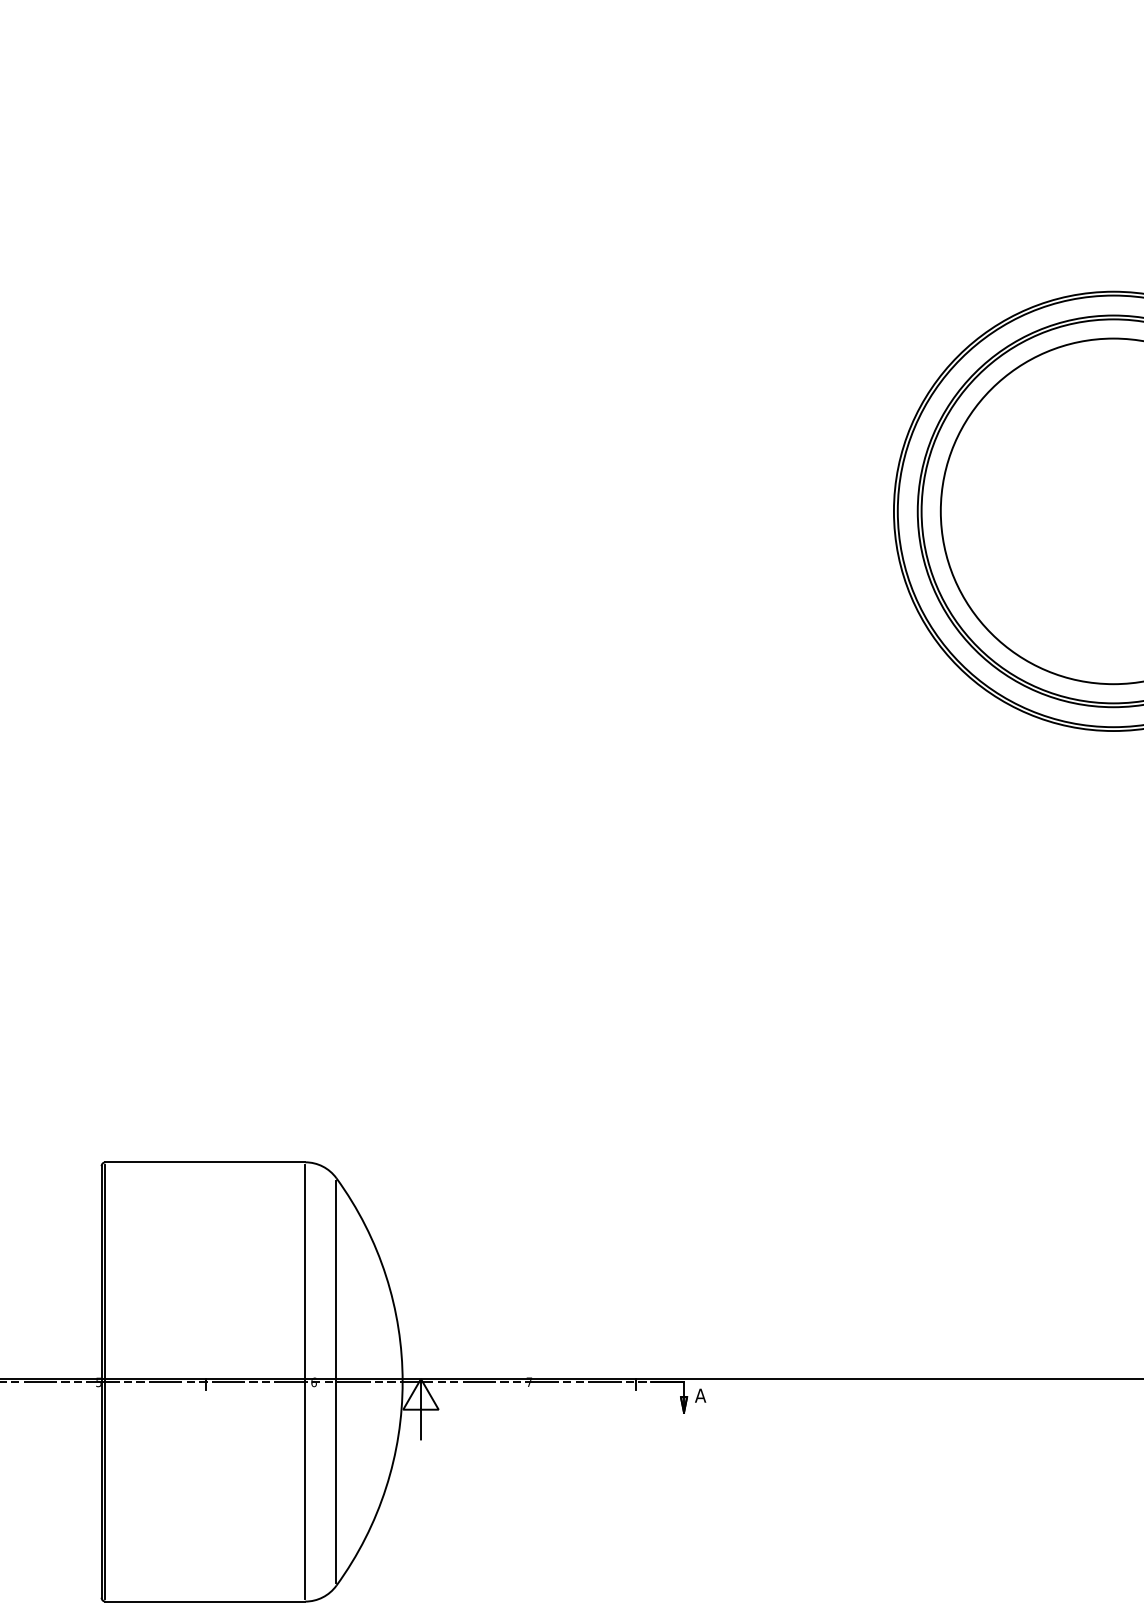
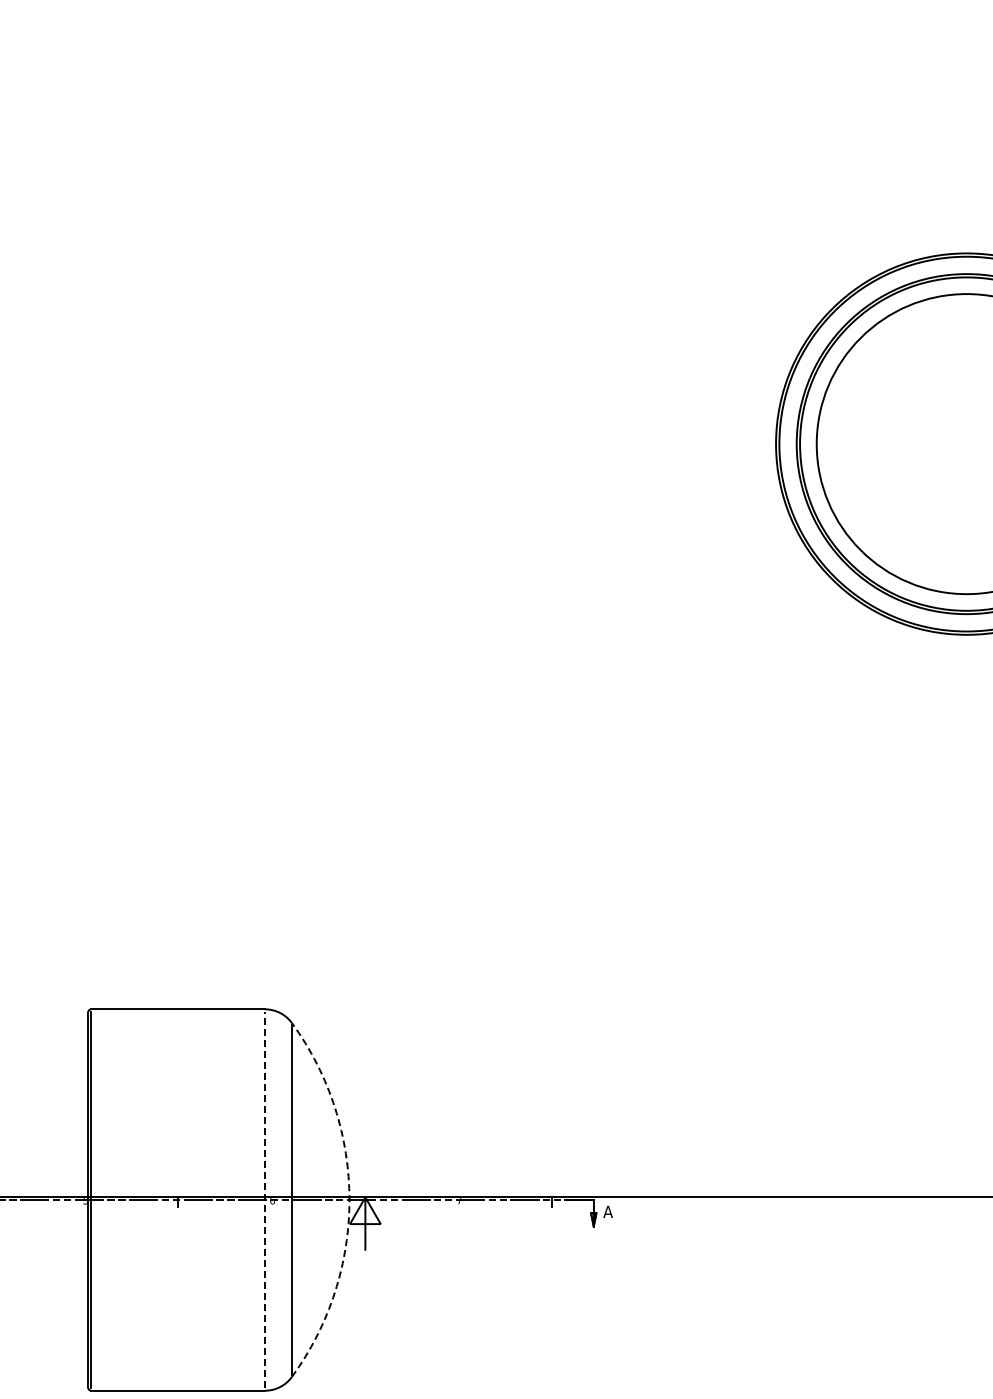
line: (304, 1381) -> (264, 1199), solid -> dashed
arc: (402, 1382) -> (349, 1200), solid -> dashed

